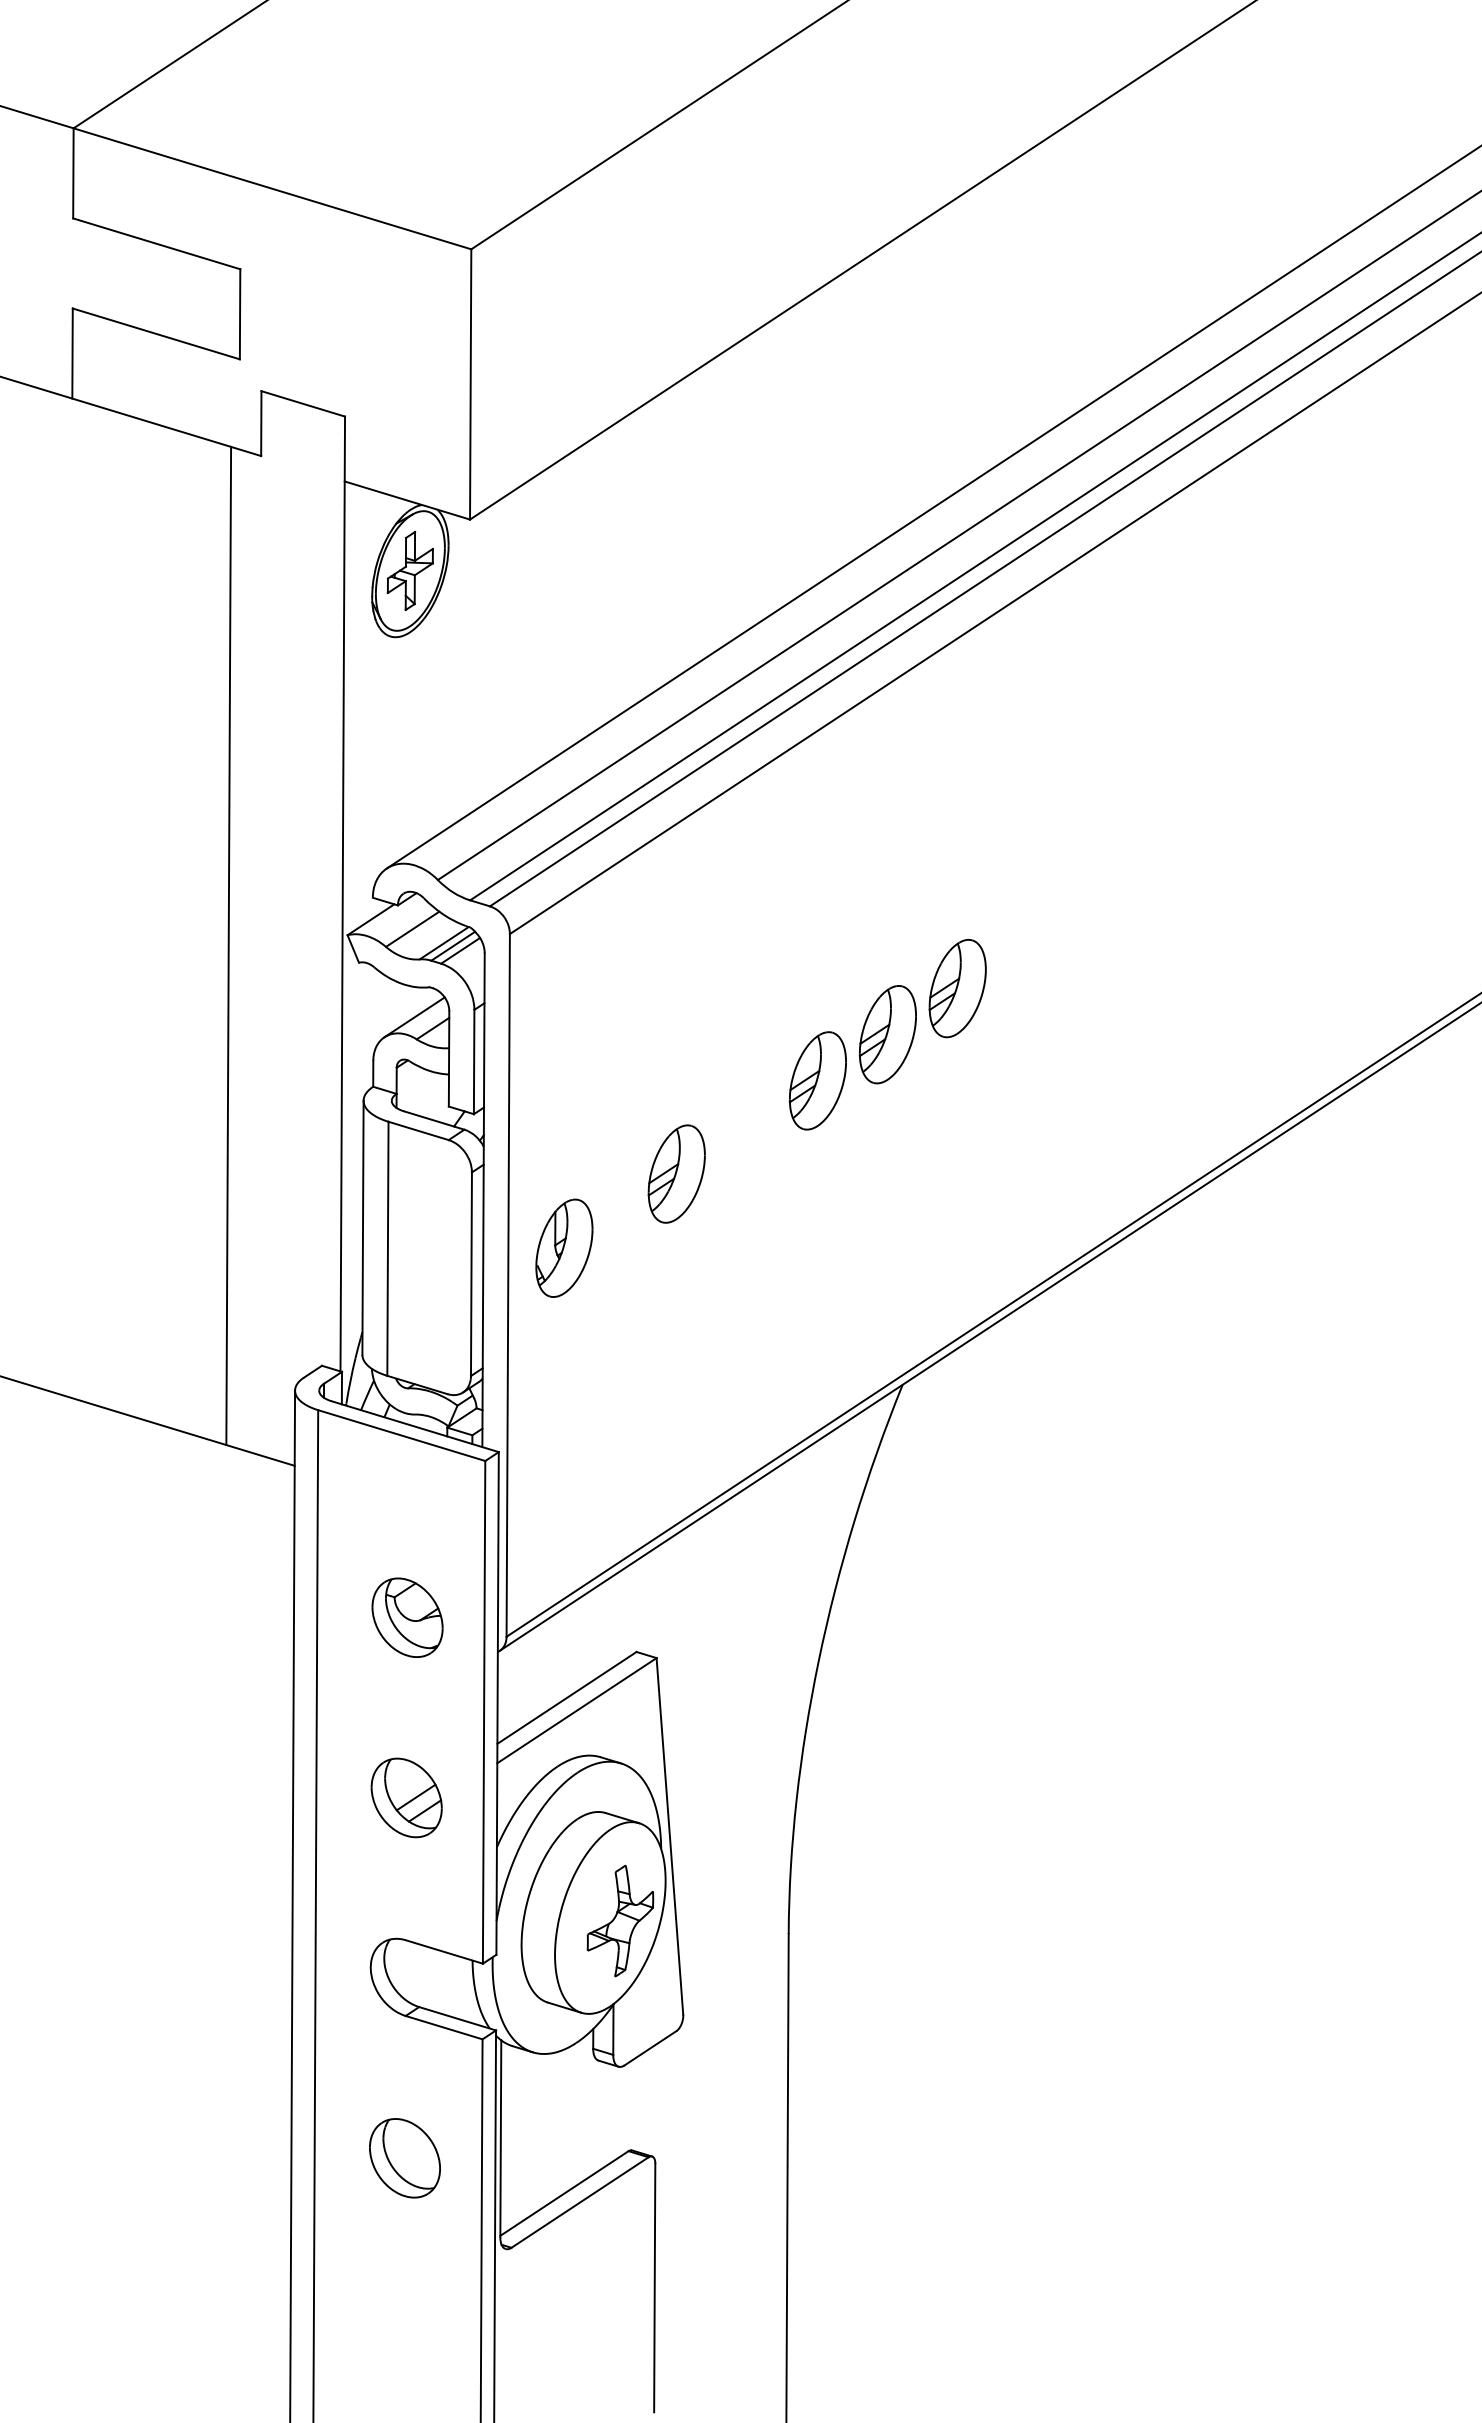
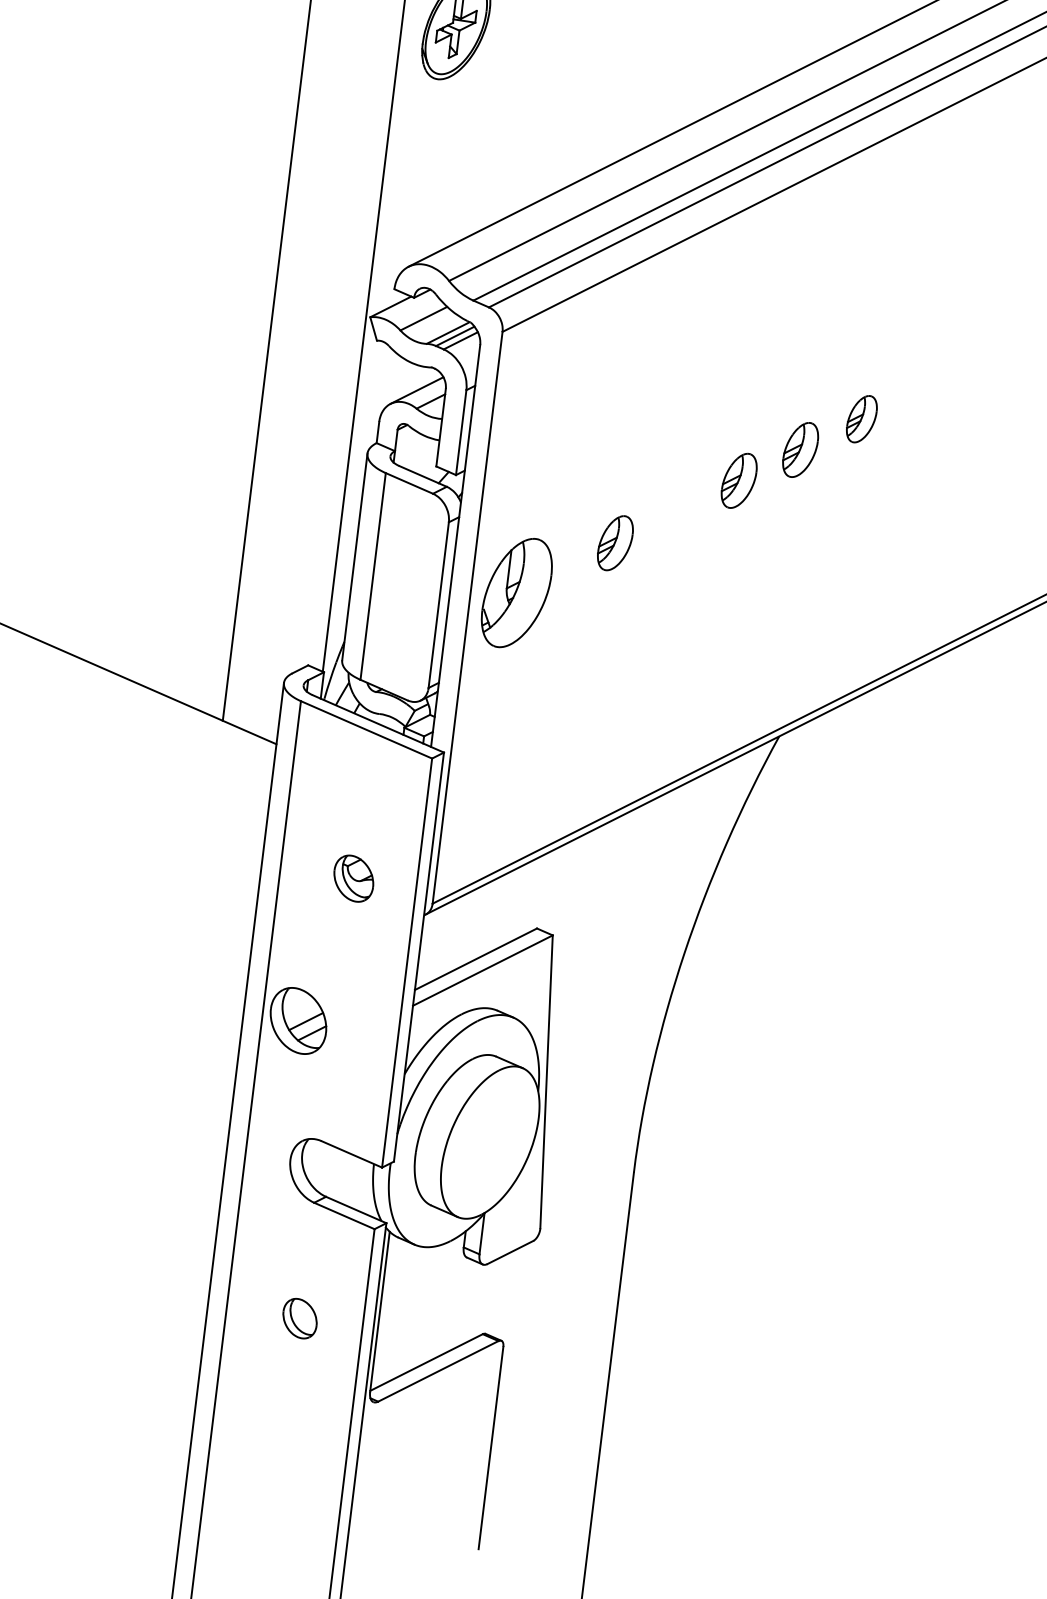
part: (957, 988) -> (861, 419), size x0.6
part: (887, 1034) -> (800, 449), size x0.7
part: (817, 1080) -> (739, 480), size x0.7
part: (676, 1173) -> (615, 542), size x0.7
part: (564, 1247) -> (517, 592), size x1.4
part: (407, 1617) -> (353, 878), size x0.7
part: (406, 1797) -> (298, 1020), moved
part: (620, 1920) -> (498, 1145), removed
part: (404, 2158) -> (299, 1318), size x0.6

